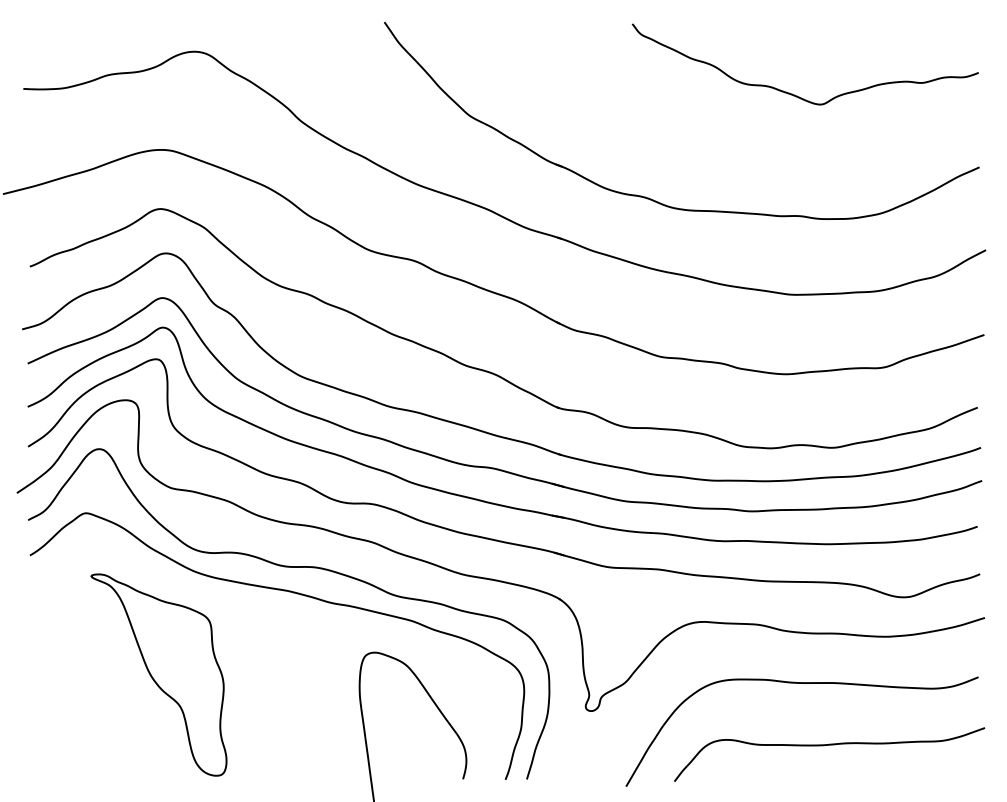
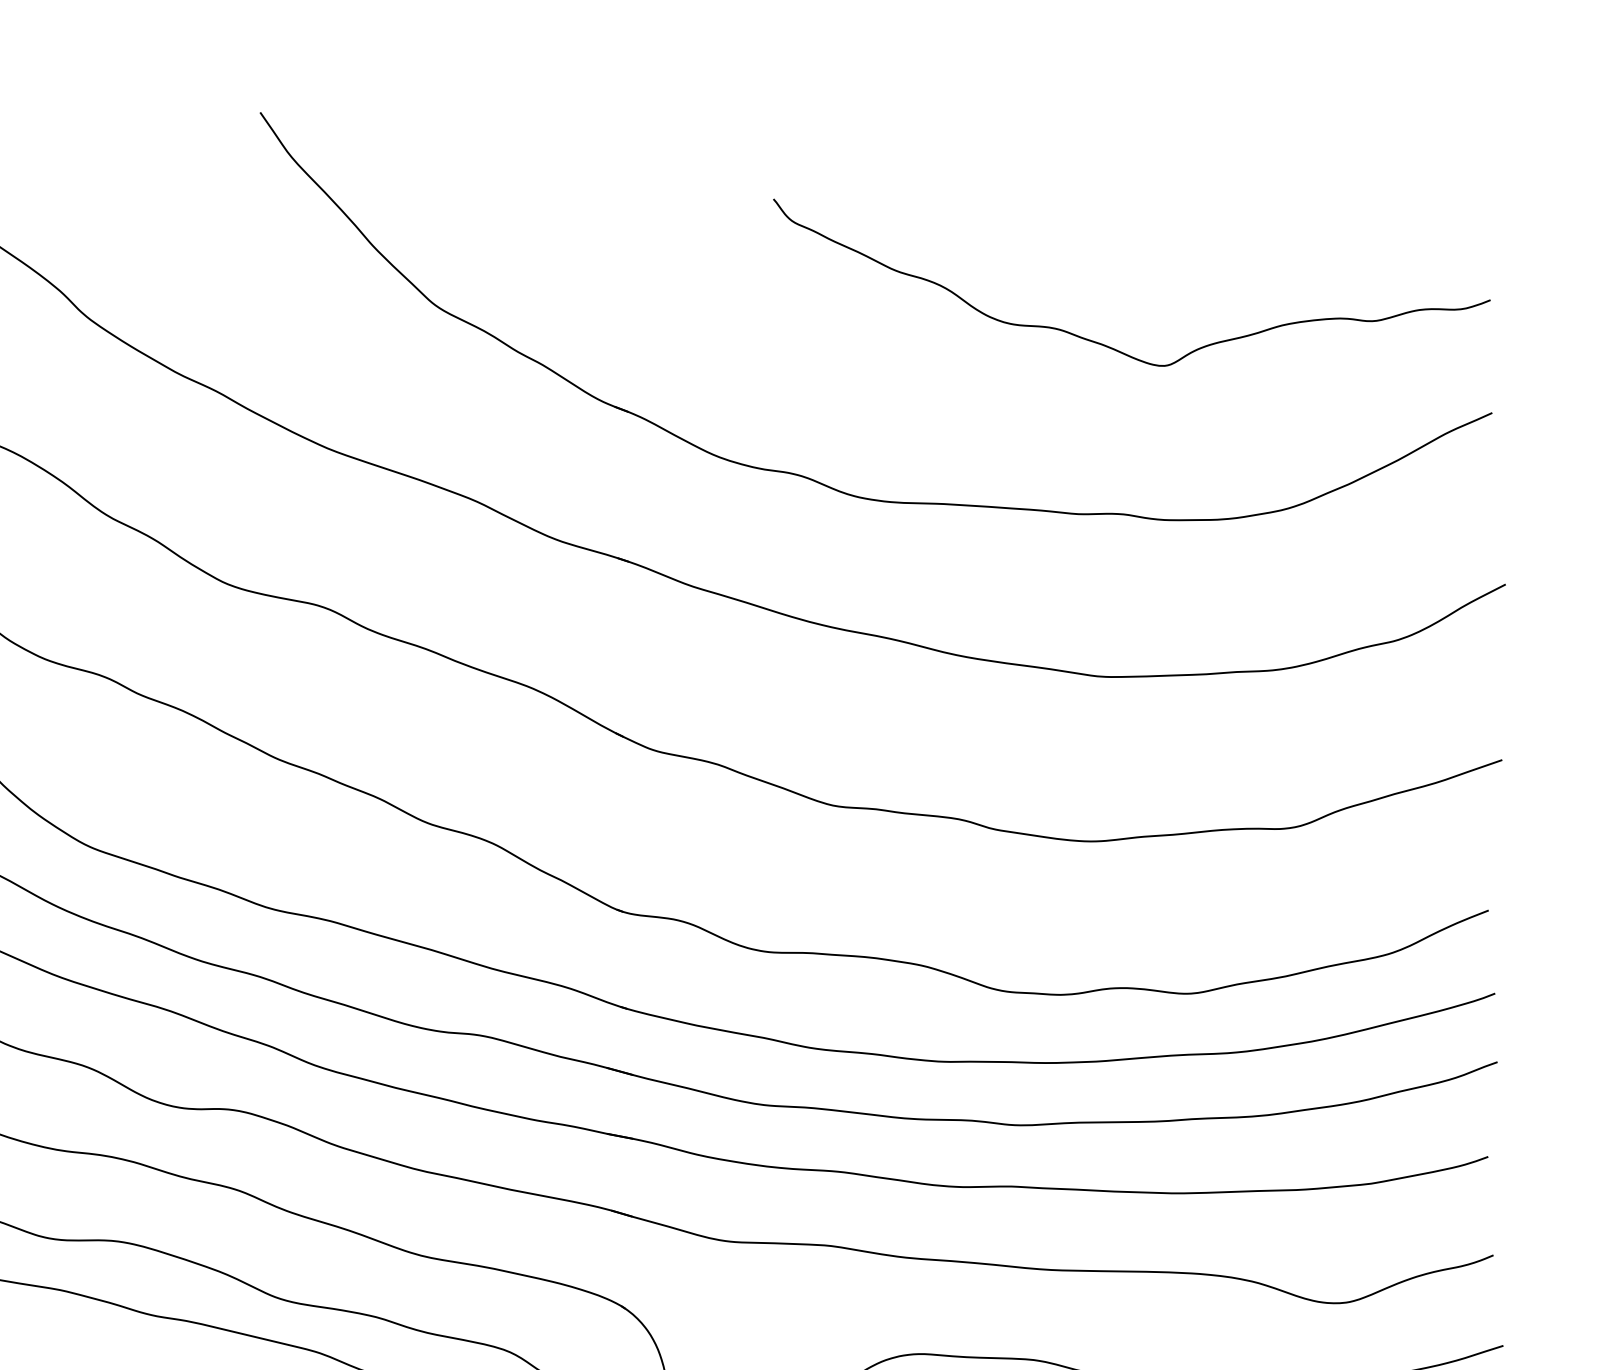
curve: (792, 93) -> (1105, 342), moved

